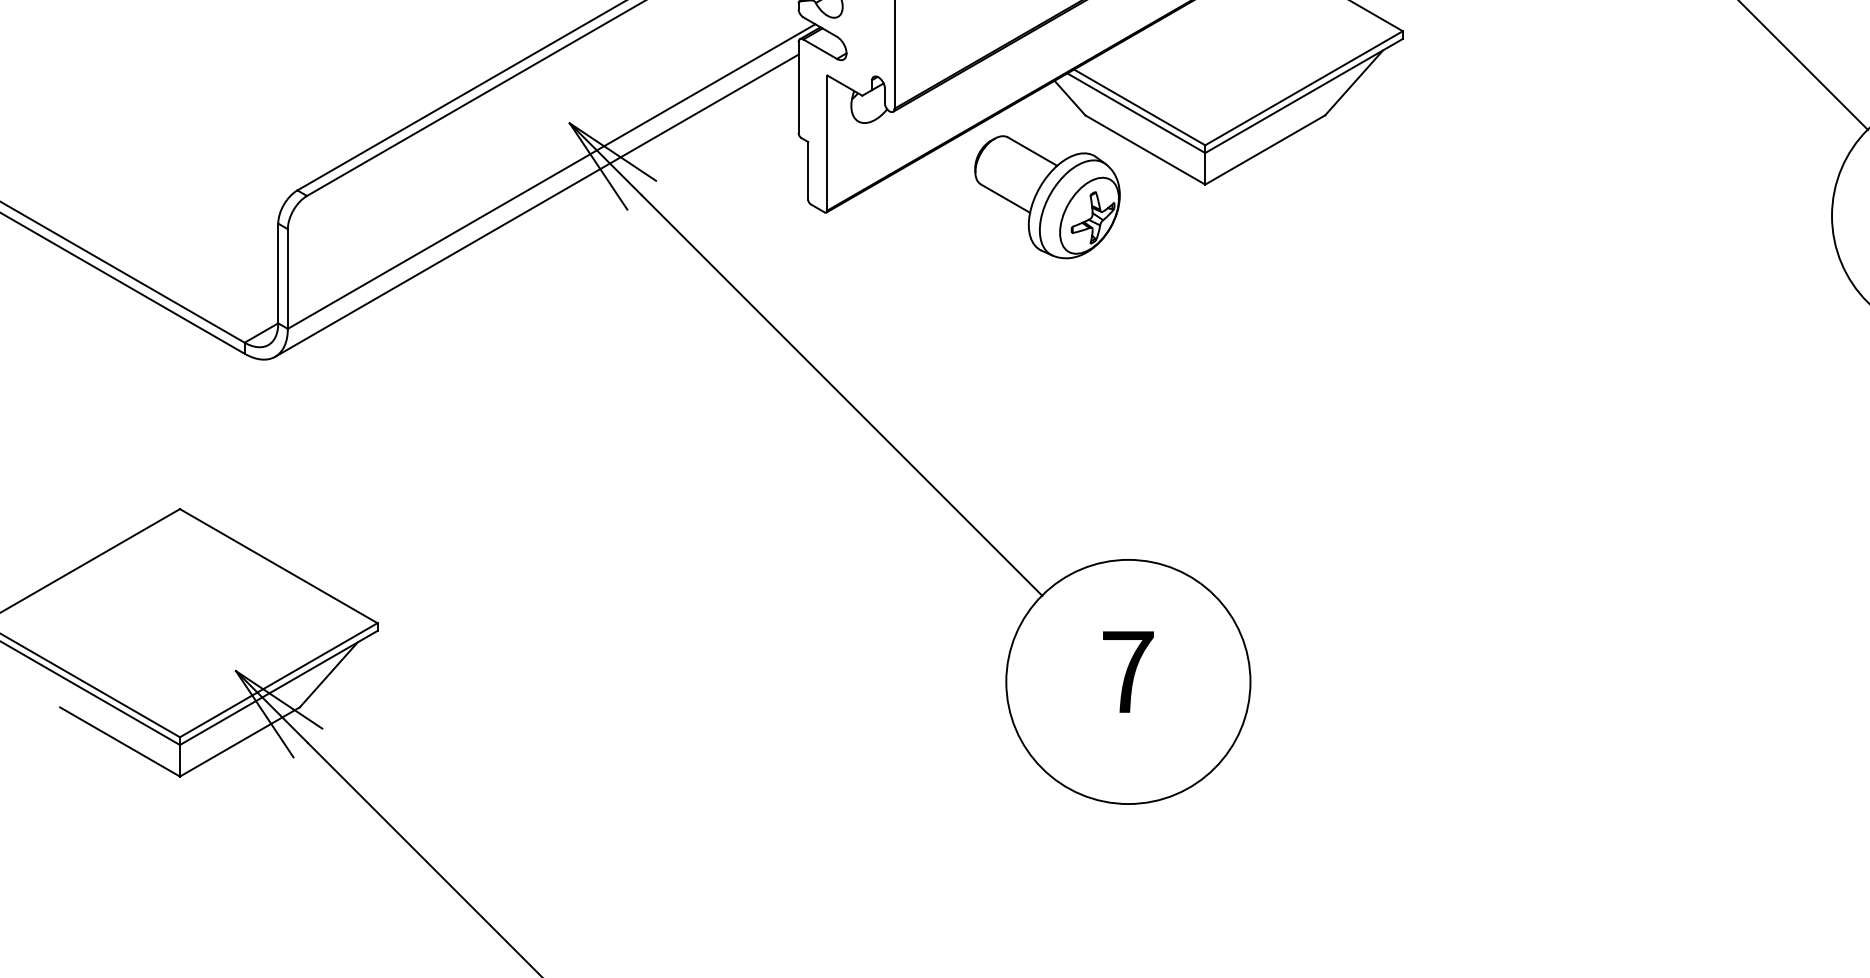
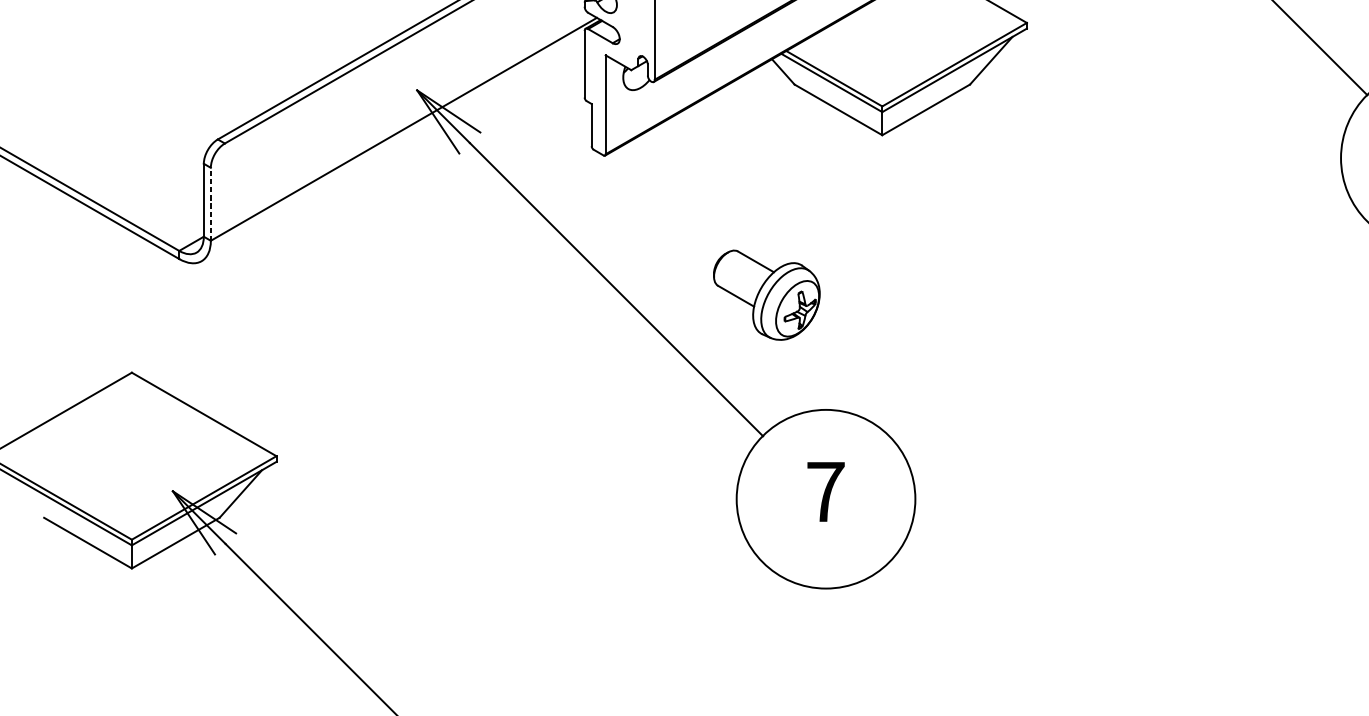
part: (1047, 197) -> (766, 295), moved
line: (536, 205) -> (392, 150), removed
line: (287, 279) -> (210, 204), solid -> dashed

